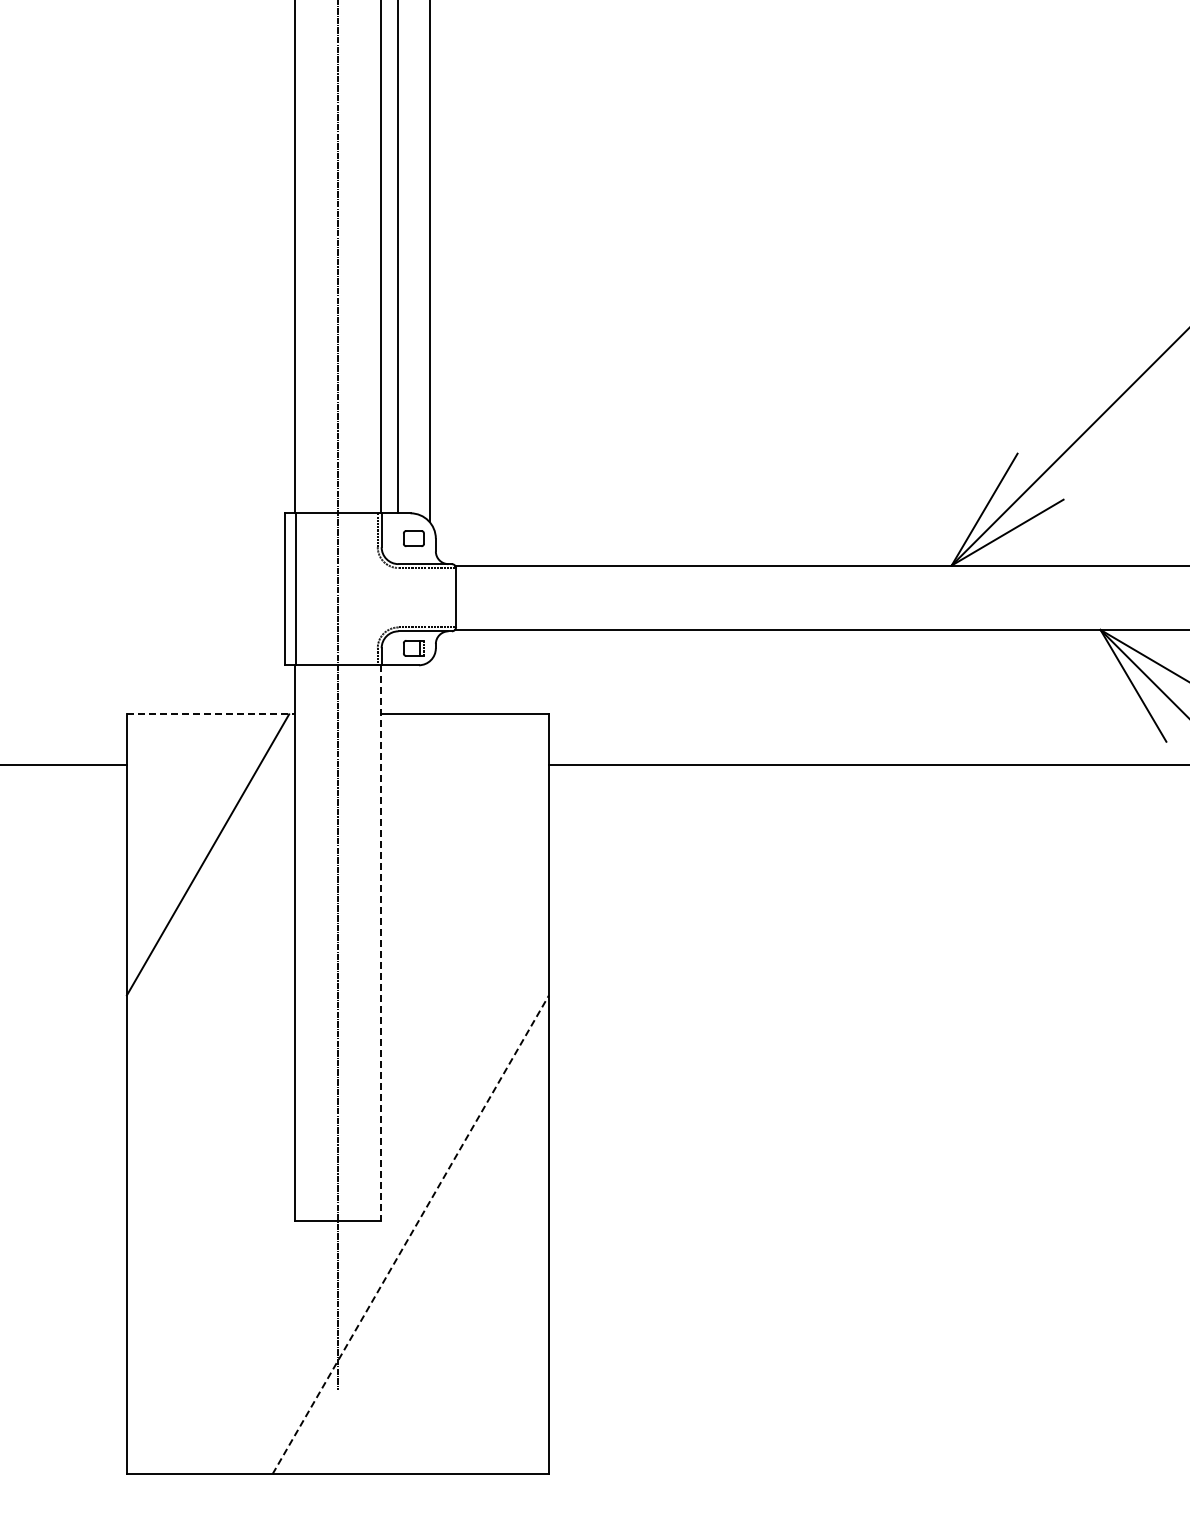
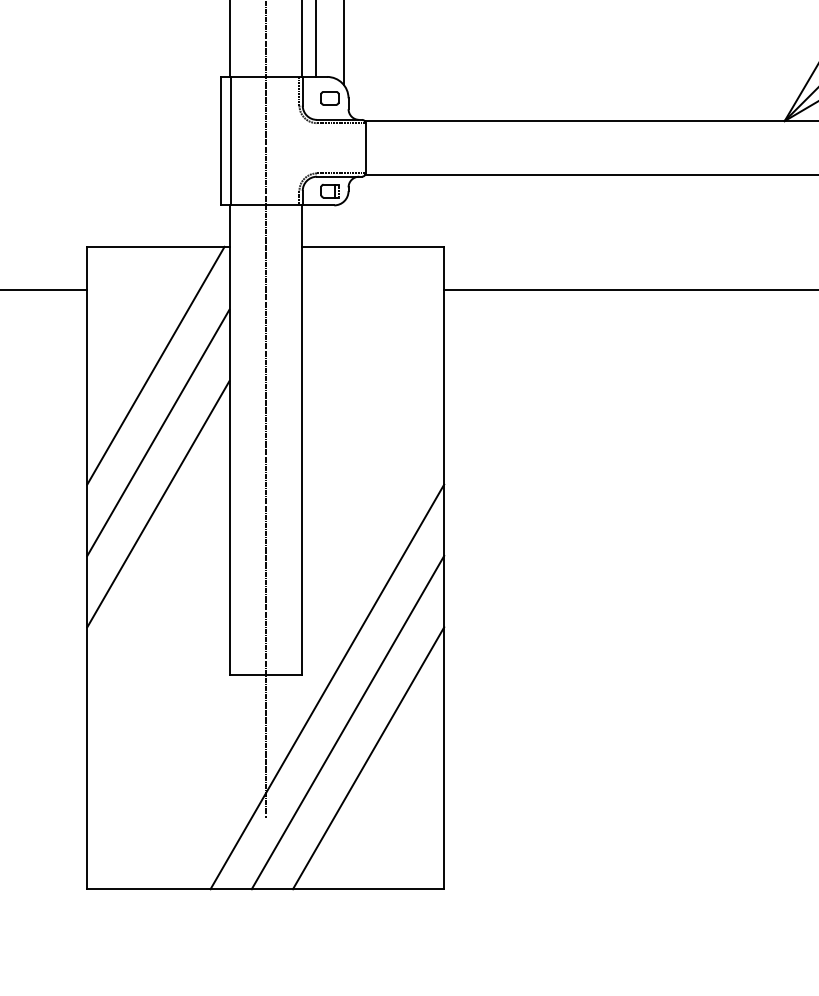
line: (211, 714) -> (158, 247), dashed -> solid
line: (210, 933) -> (158, 432), added
line: (380, 943) -> (301, 440), dashed -> solid
line: (210, 1018) -> (158, 504), added
line: (411, 1234) -> (327, 686), dashed -> solid
line: (434, 1276) -> (347, 722), added
line: (459, 1319) -> (368, 758), added

